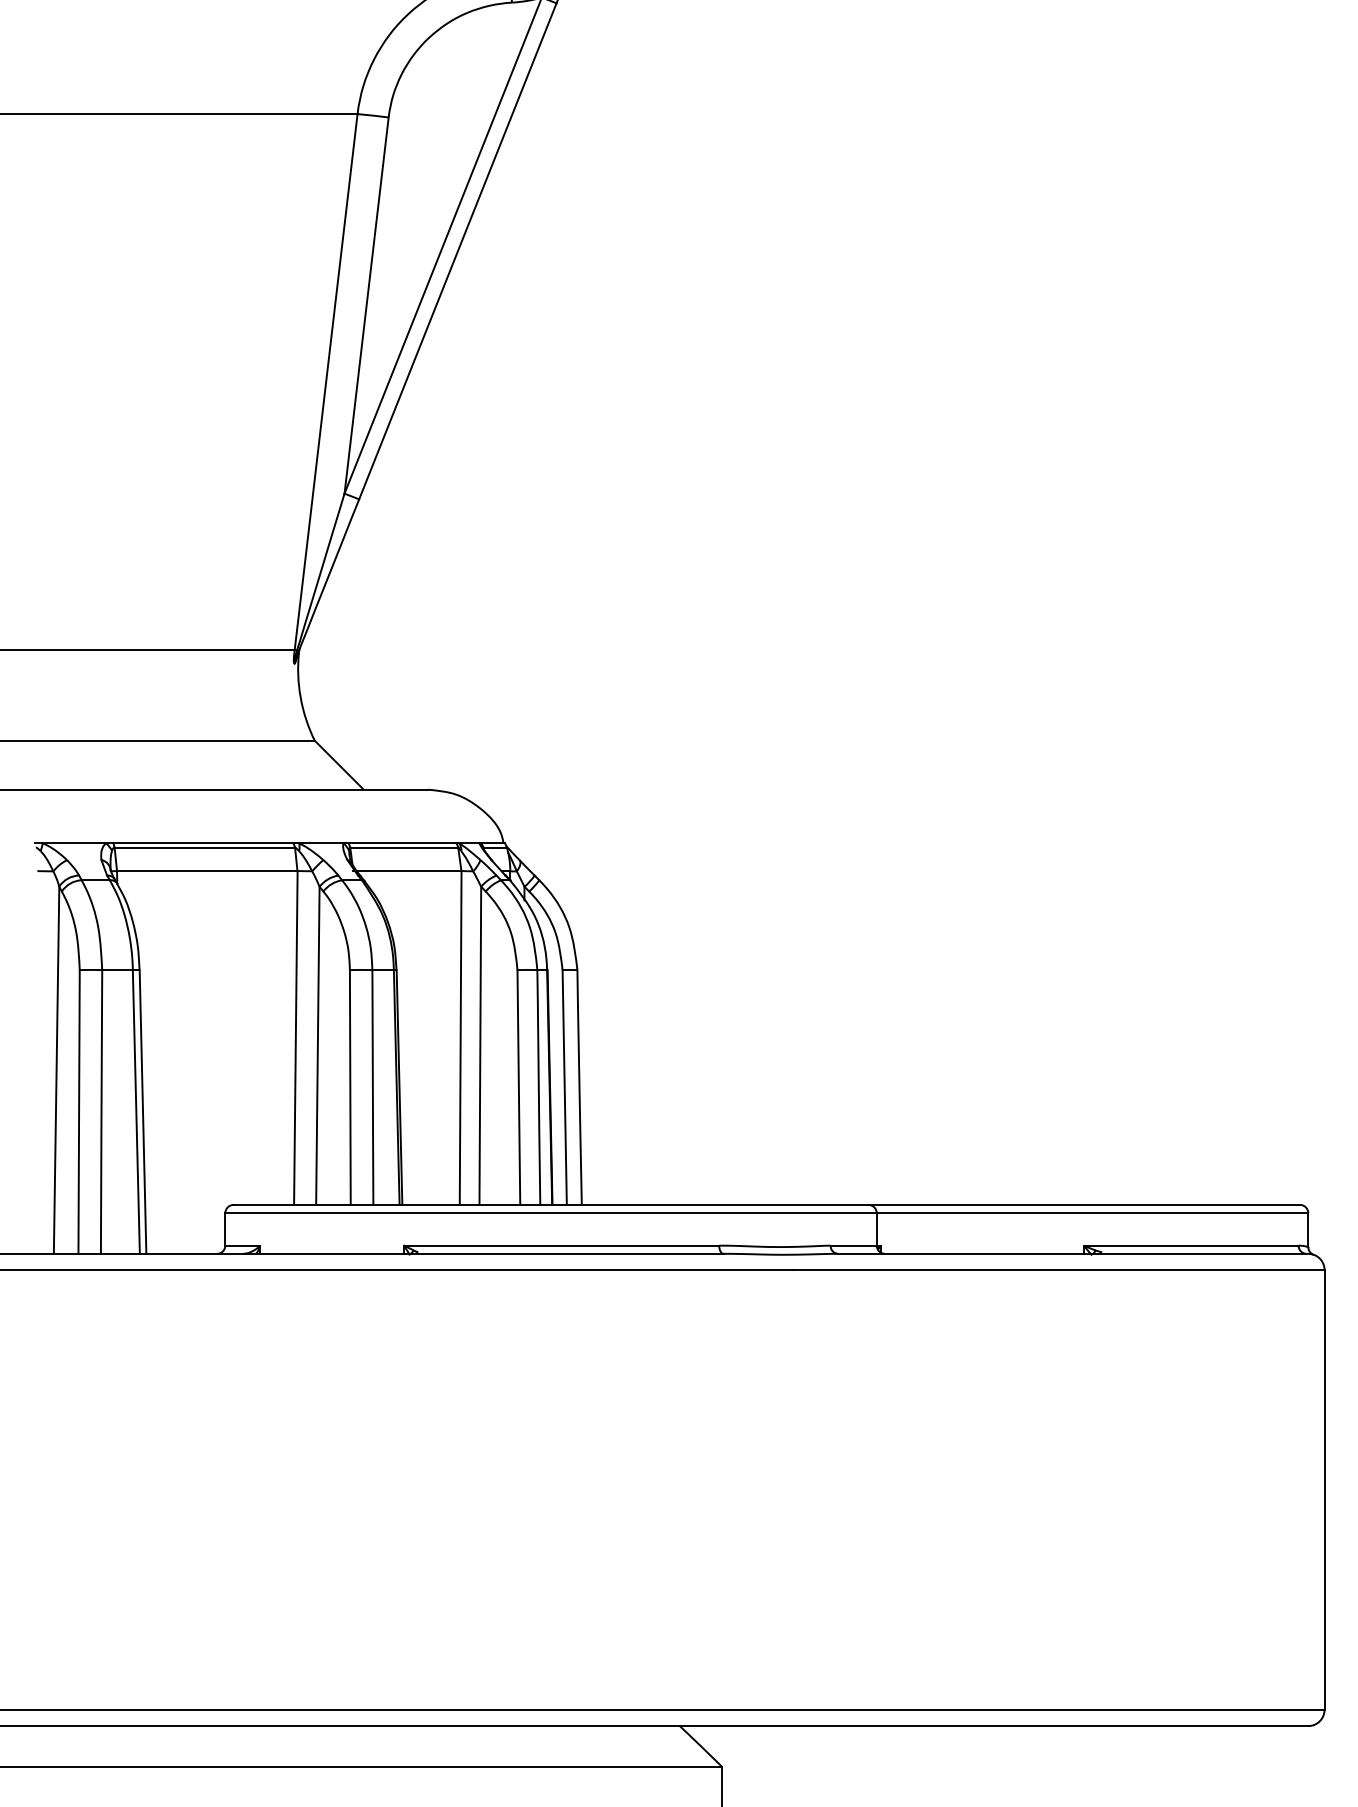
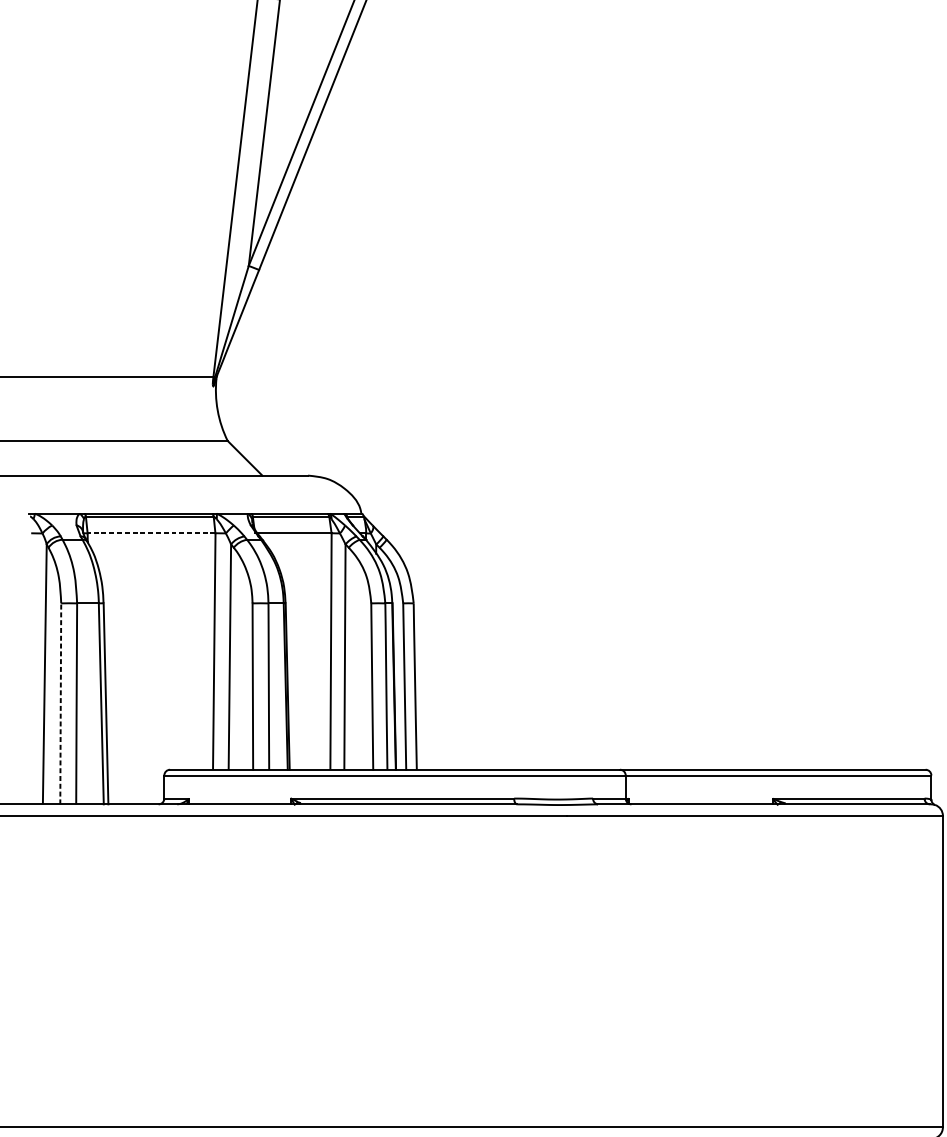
line: (206, 871) -> (150, 533), solid -> dashed
line: (79, 1111) -> (61, 703), solid -> dashed

